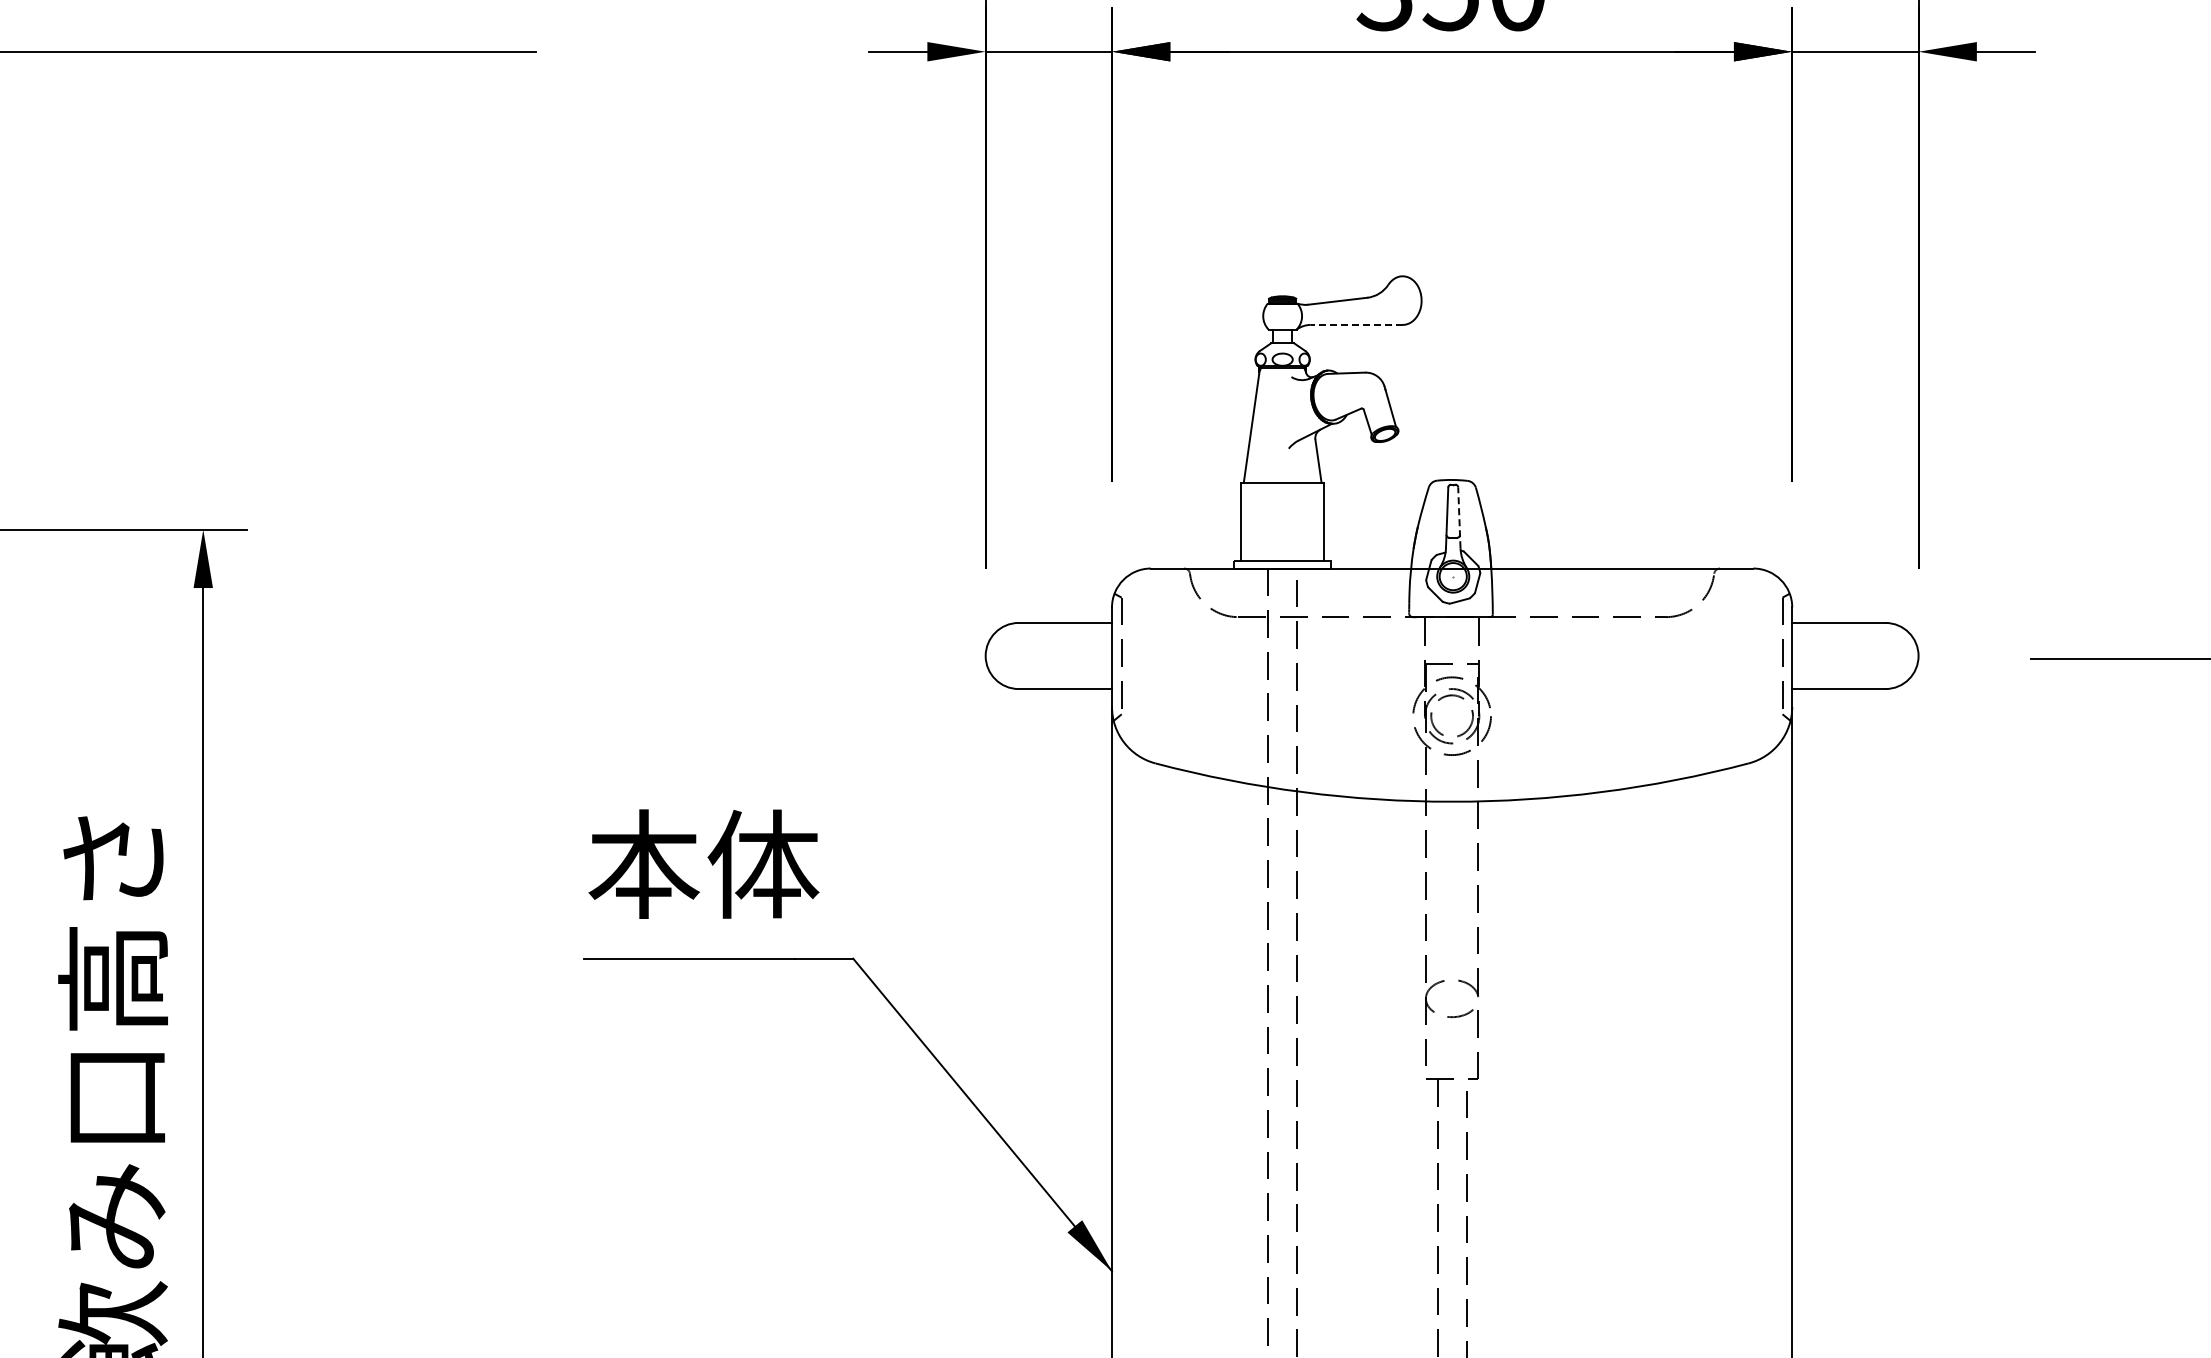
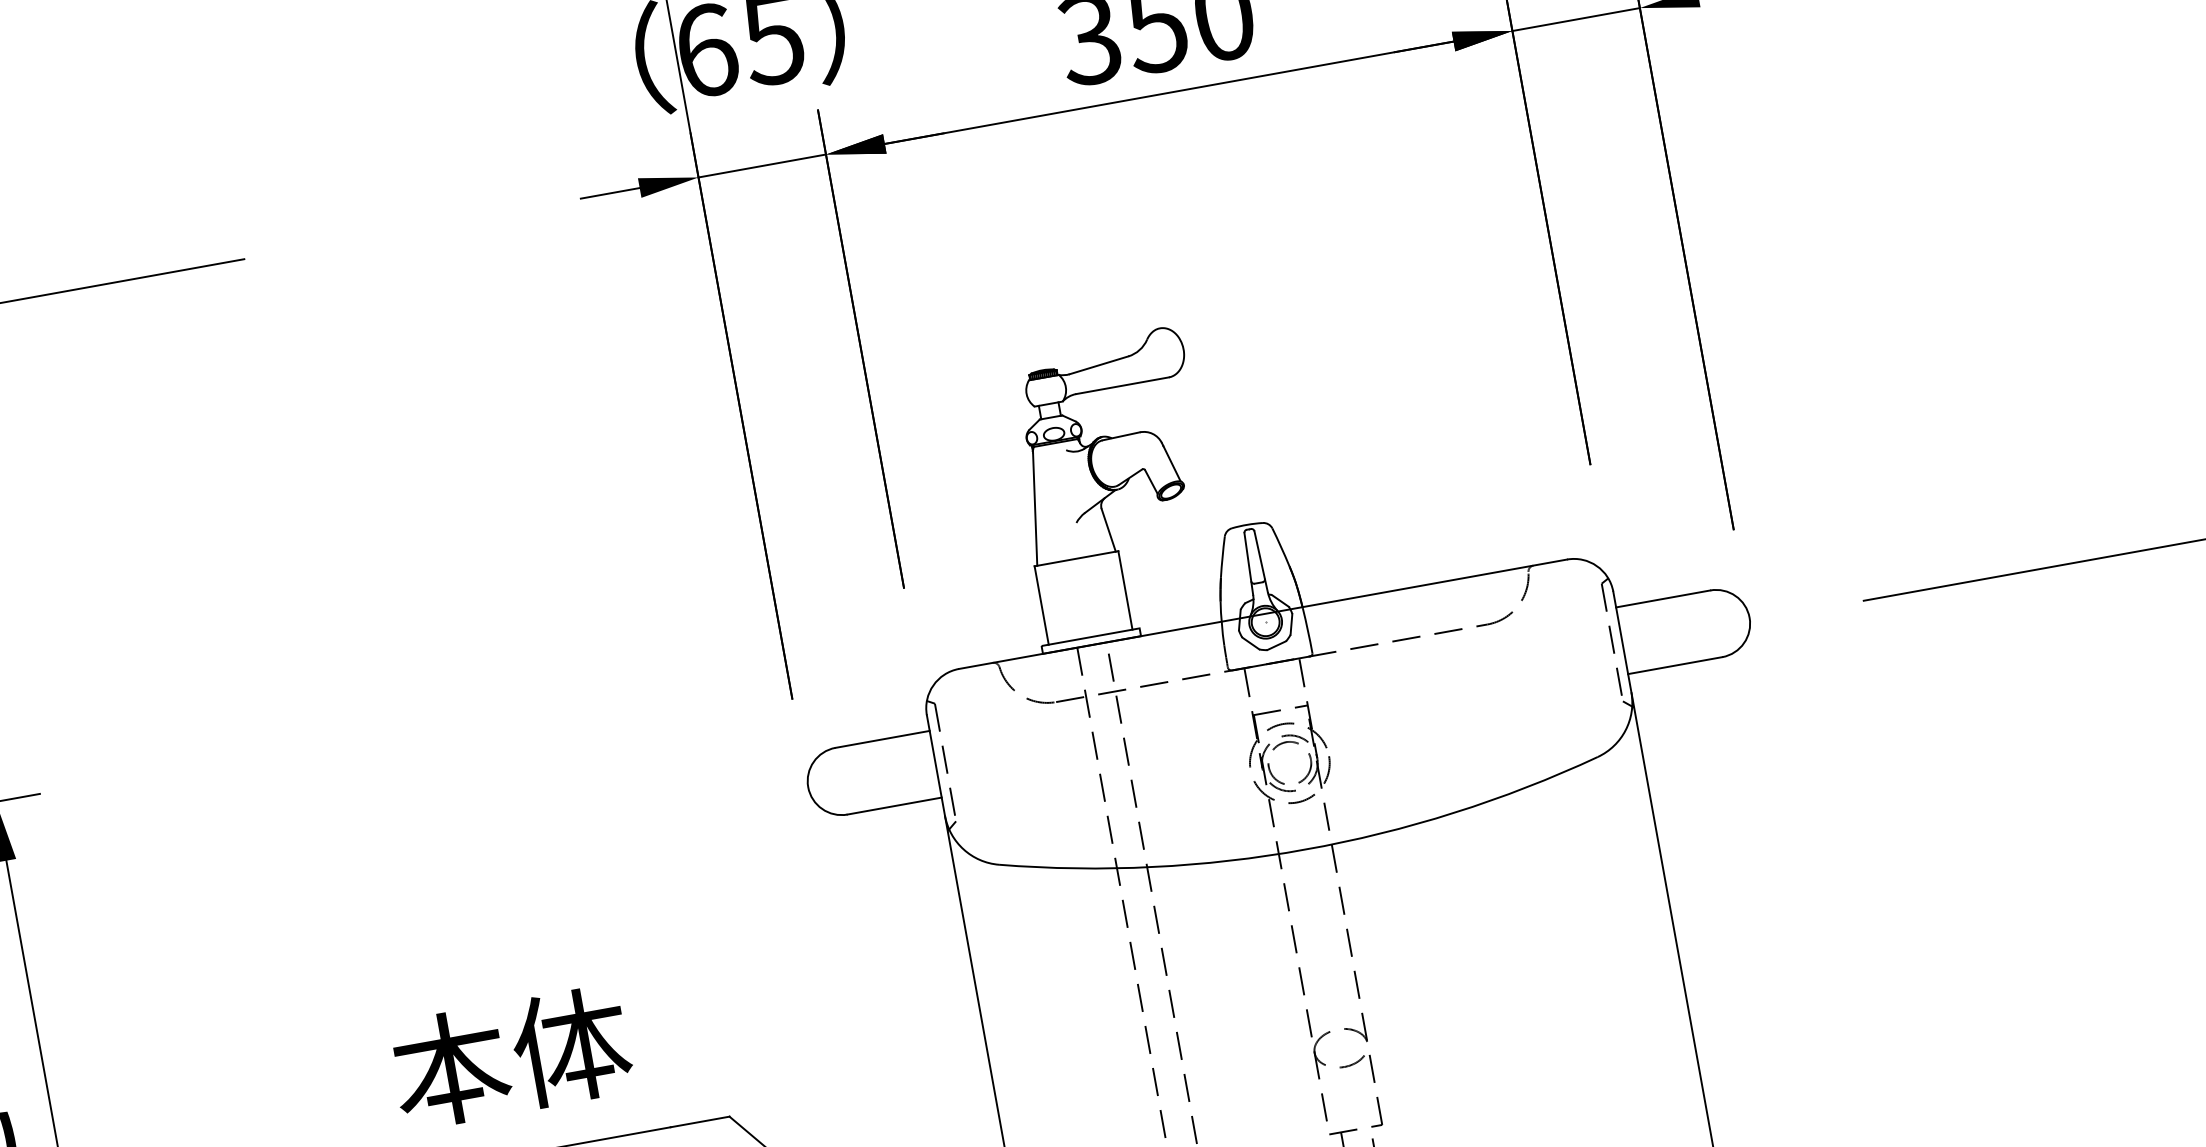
line: (1356, 324) -> (1122, 385), dashed -> solid
line: (1459, 517) -> (1261, 561), dashed -> solid
text: (703, 863) -> (510, 1056), moved

